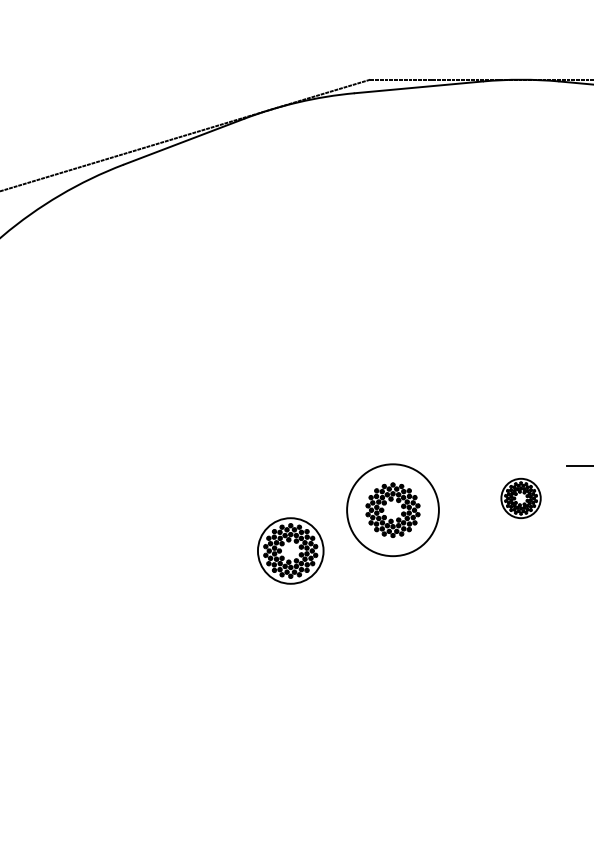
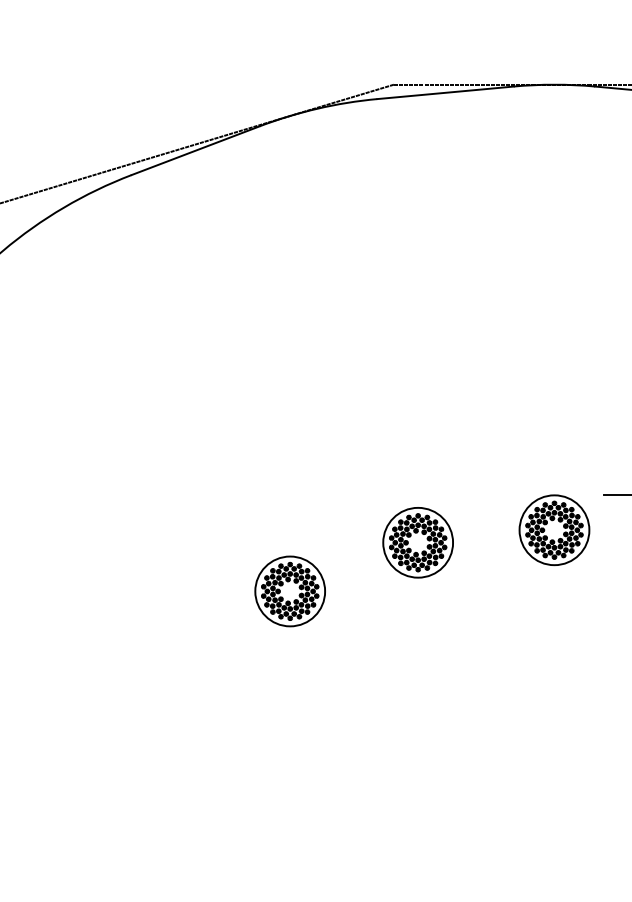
part: (520, 498) -> (553, 530), size x1.67
circle: (392, 510) -> (417, 543), size x0.71
part: (290, 550) -> (289, 590), moved

